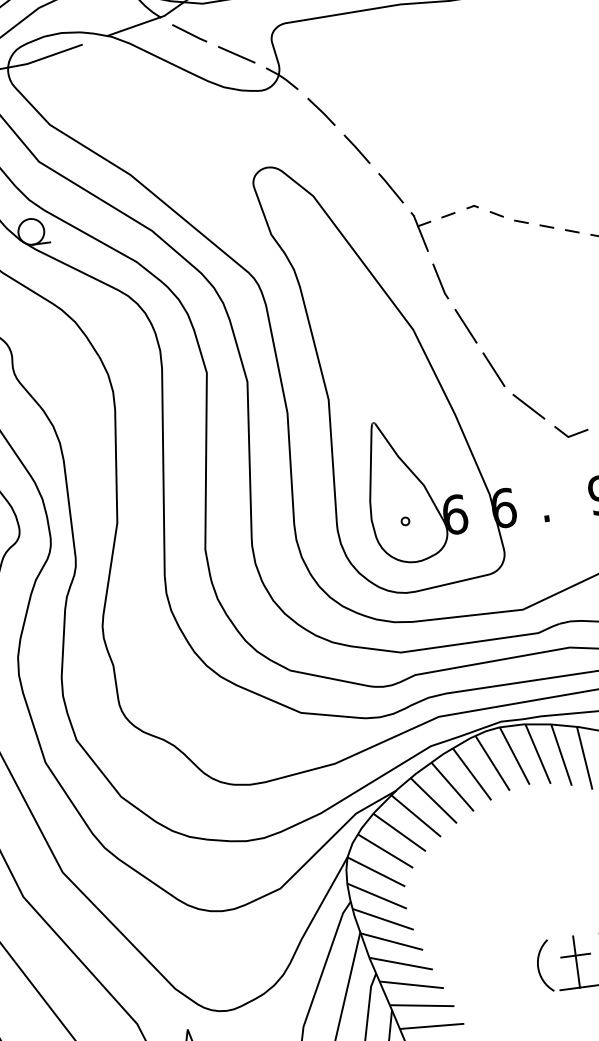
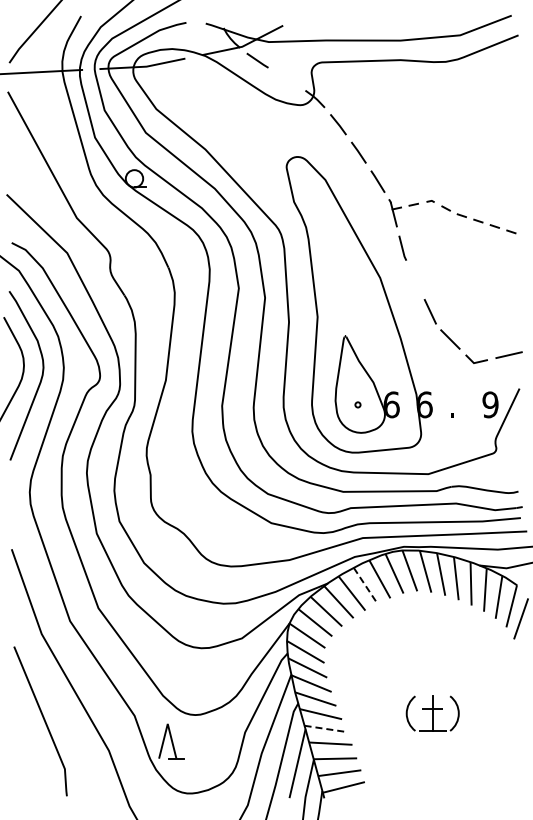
line: (235, 54) -> (286, 78), removed
line: (465, 326) -> (415, 280), removed
line: (452, 787) -> (365, 586), solid -> dashed
line: (422, 1004) -> (326, 728), solid -> dashed

